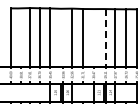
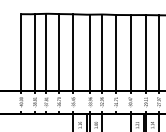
line: (21, 37) -> (35, 52), added
line: (63, 37) -> (90, 52), added
line: (93, 37) -> (130, 52), added
line: (105, 37) -> (145, 52), dashed -> solid

